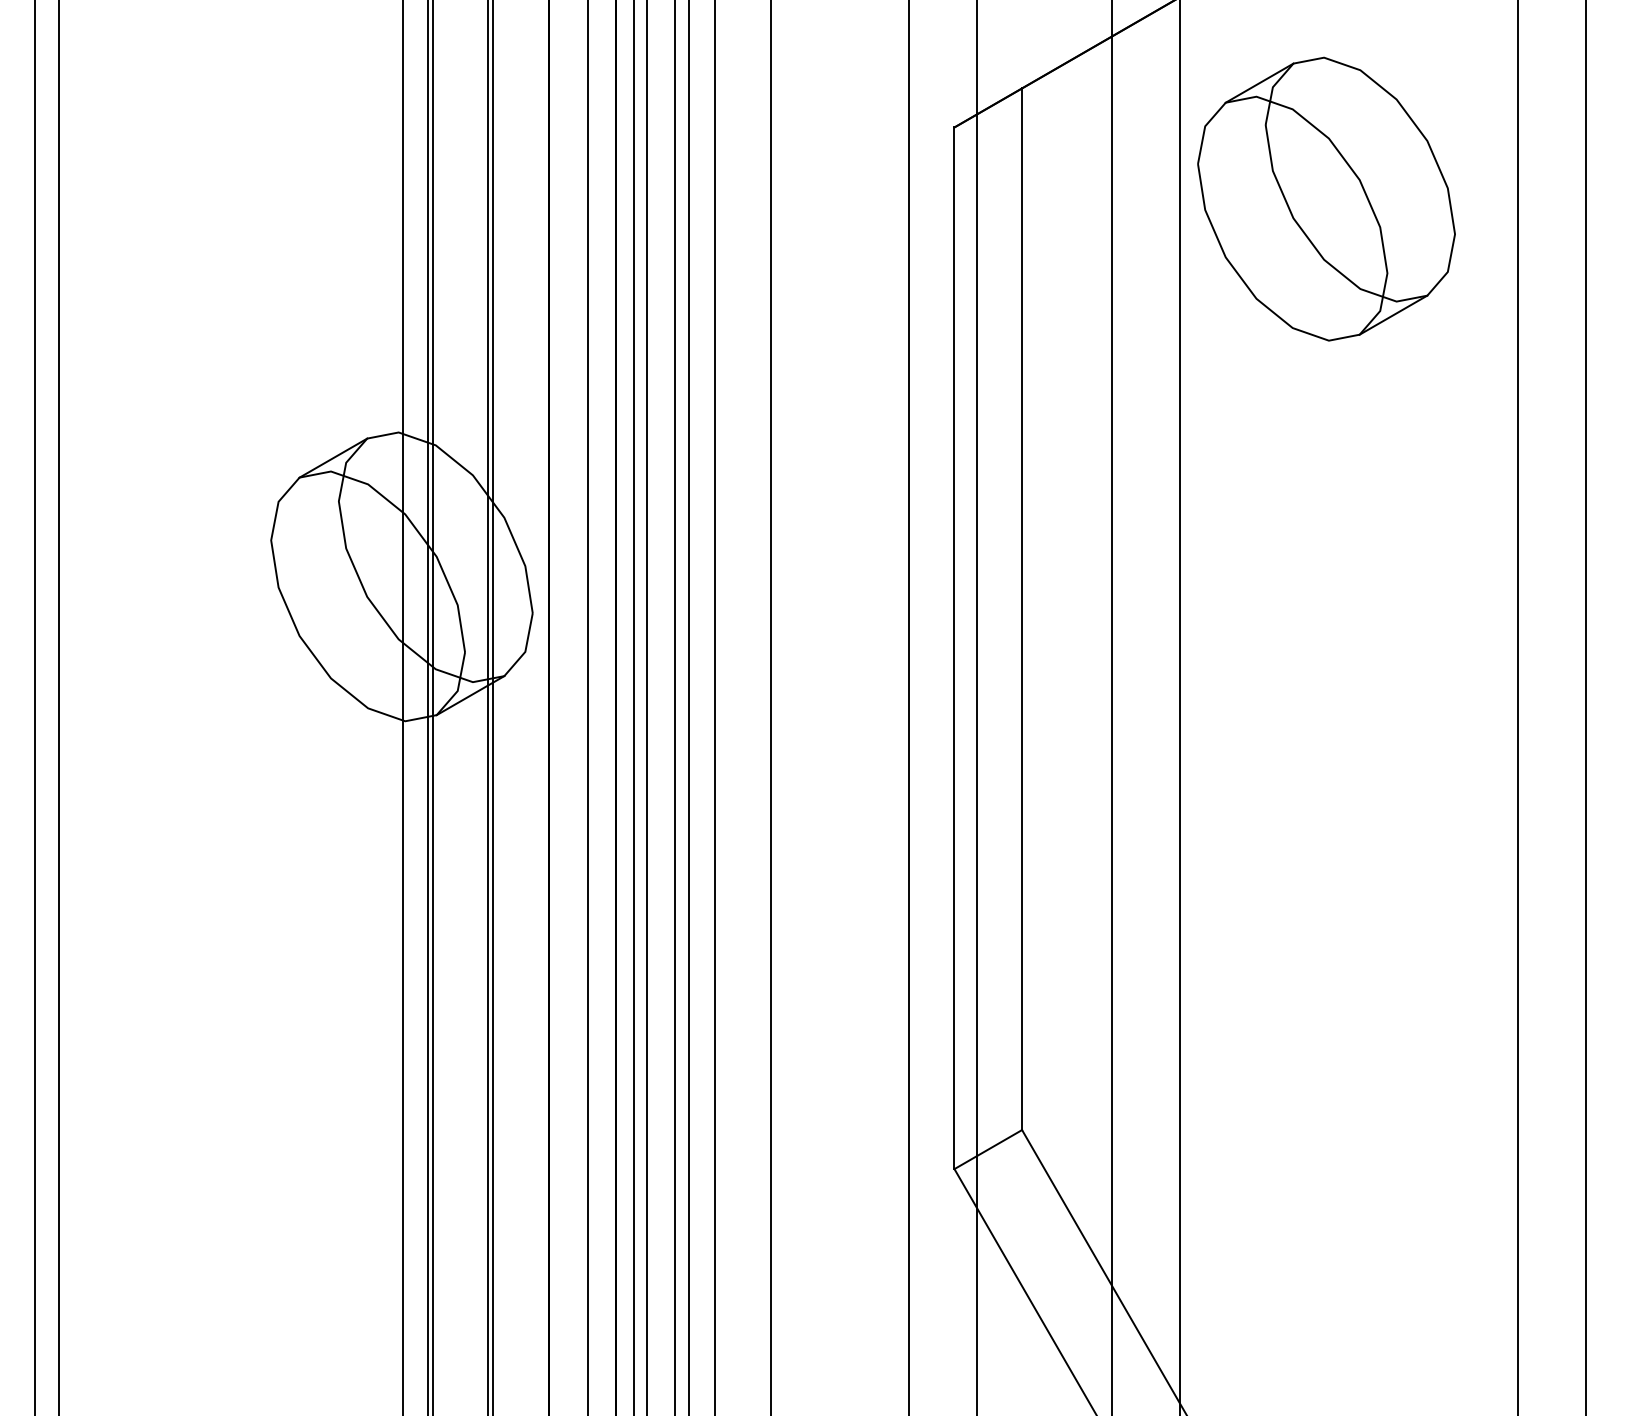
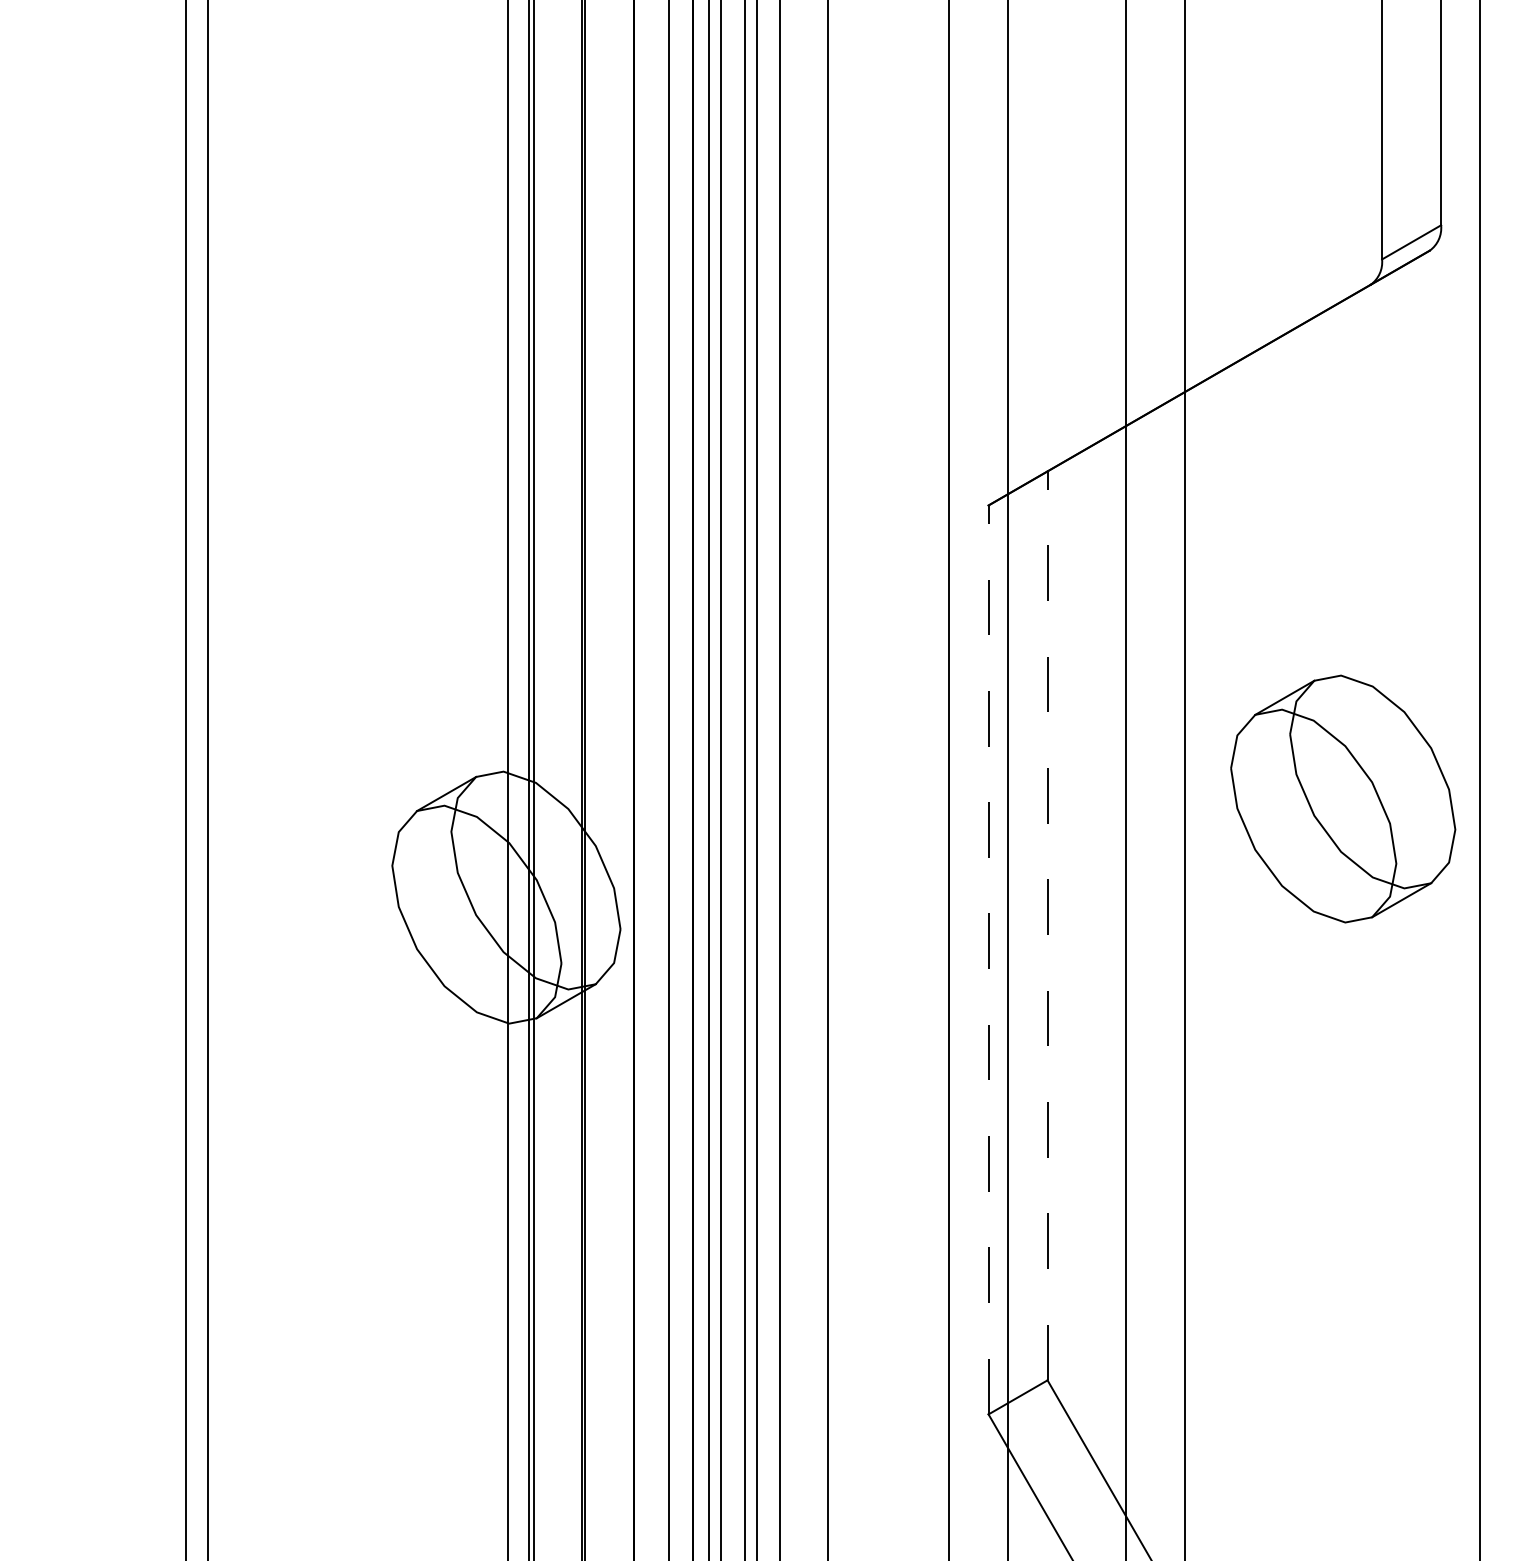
part: (1326, 198) -> (1343, 798), moved
line: (1022, 608) -> (1047, 925), solid -> dashed
line: (954, 647) -> (988, 959), solid -> dashed

